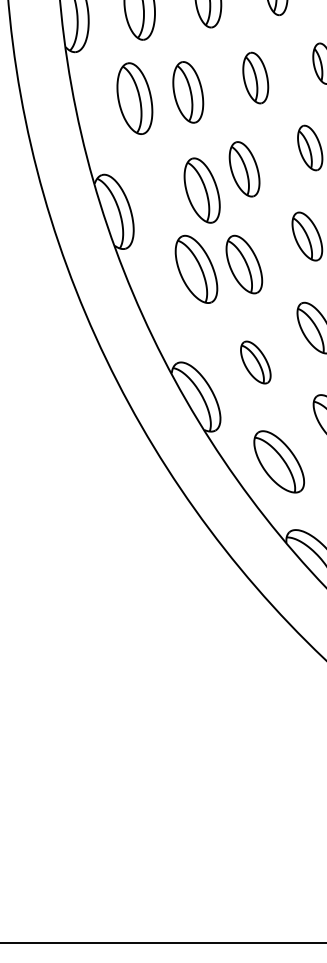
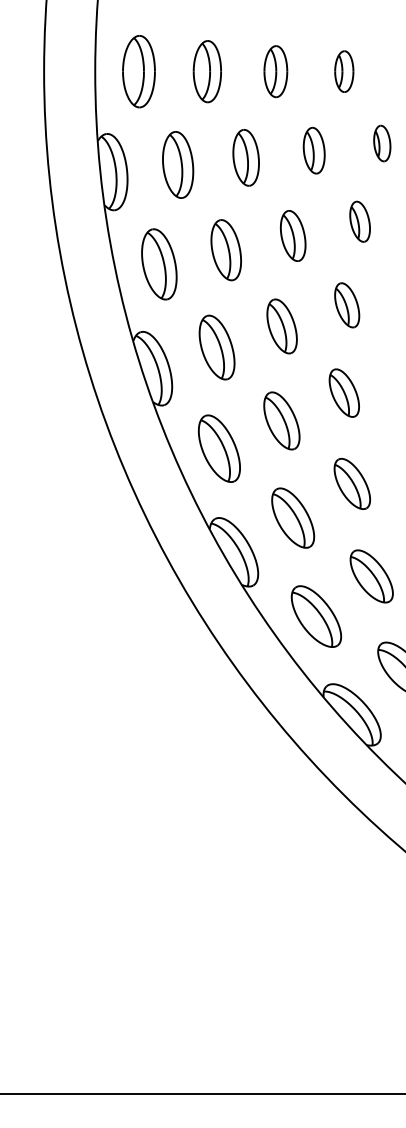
part: (135, 98) -> (159, 264), moved
part: (201, 190) -> (216, 347), moved
part: (196, 269) -> (219, 448), moved
part: (256, 361) -> (293, 517), size x1.43

